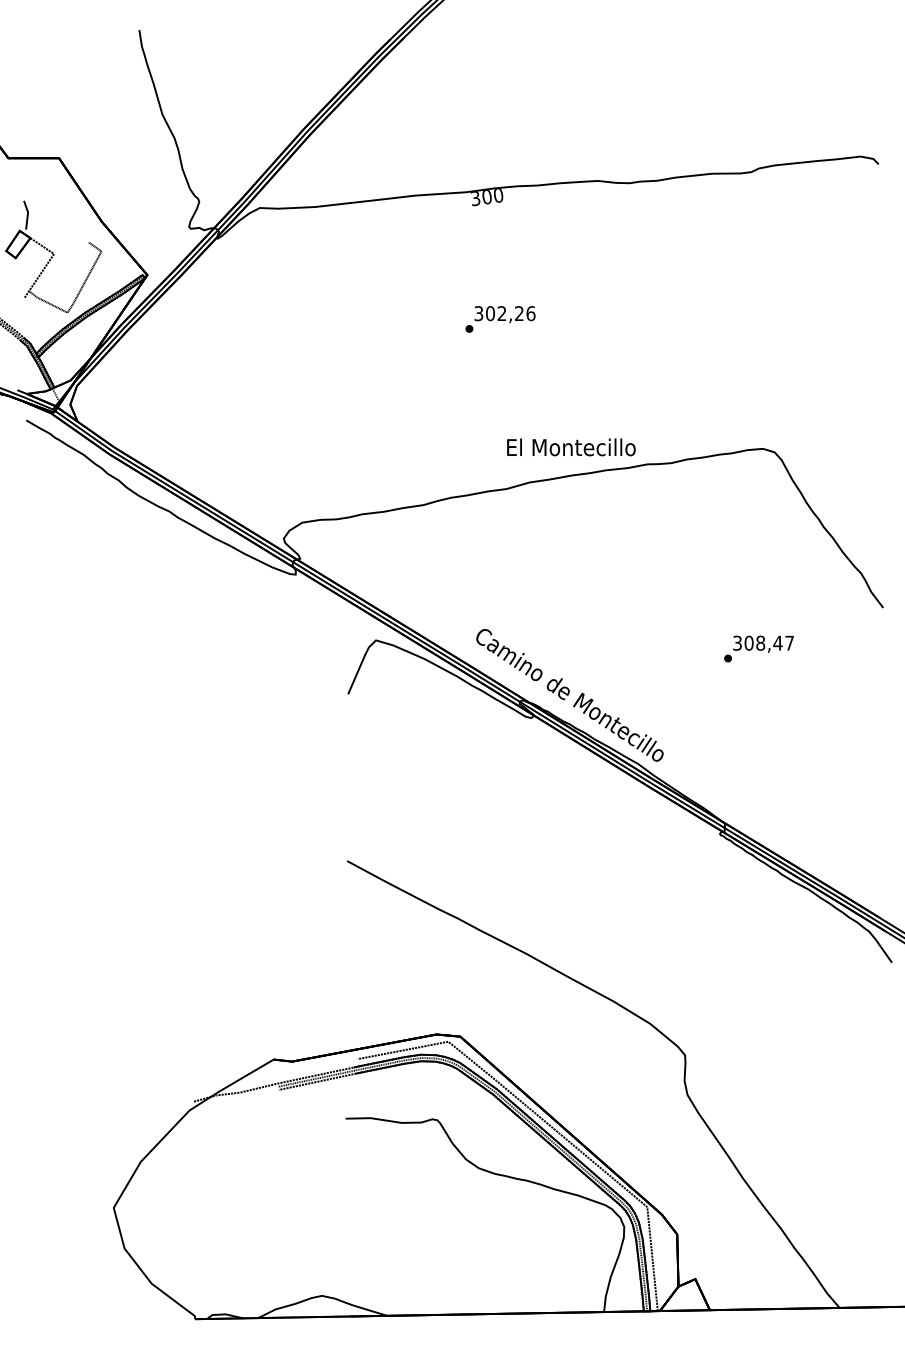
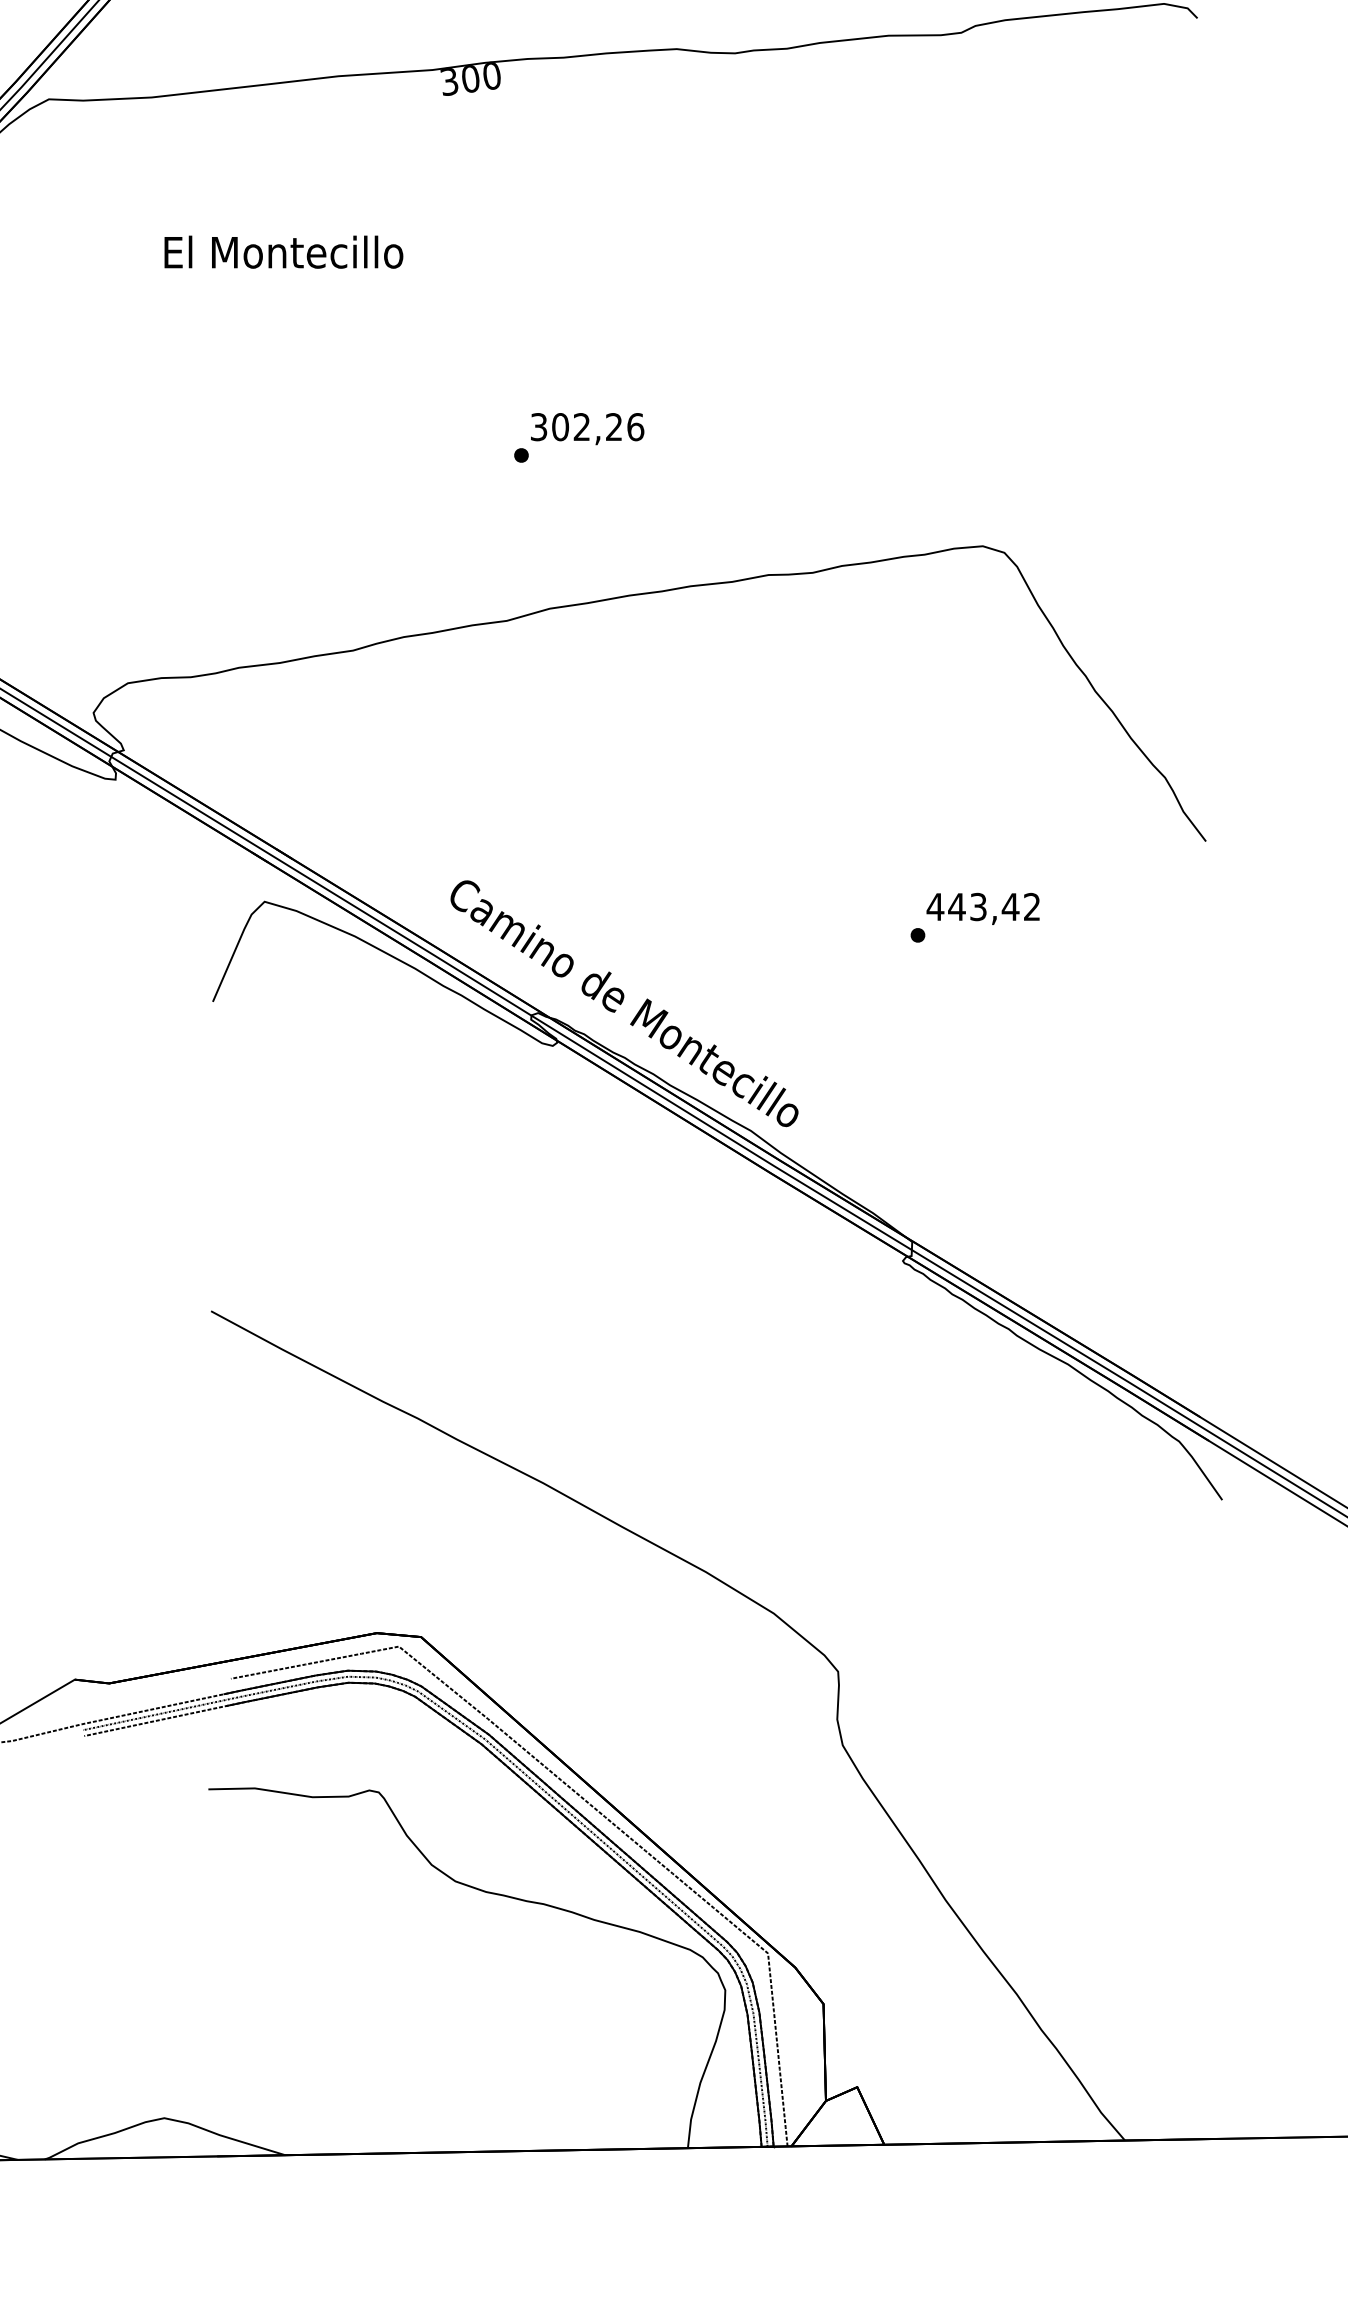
text: (500, 319) -> (579, 437), moved
text: (571, 447) -> (284, 252), moved
text: (762, 642) -> (981, 905), 308,47 -> 443,42

